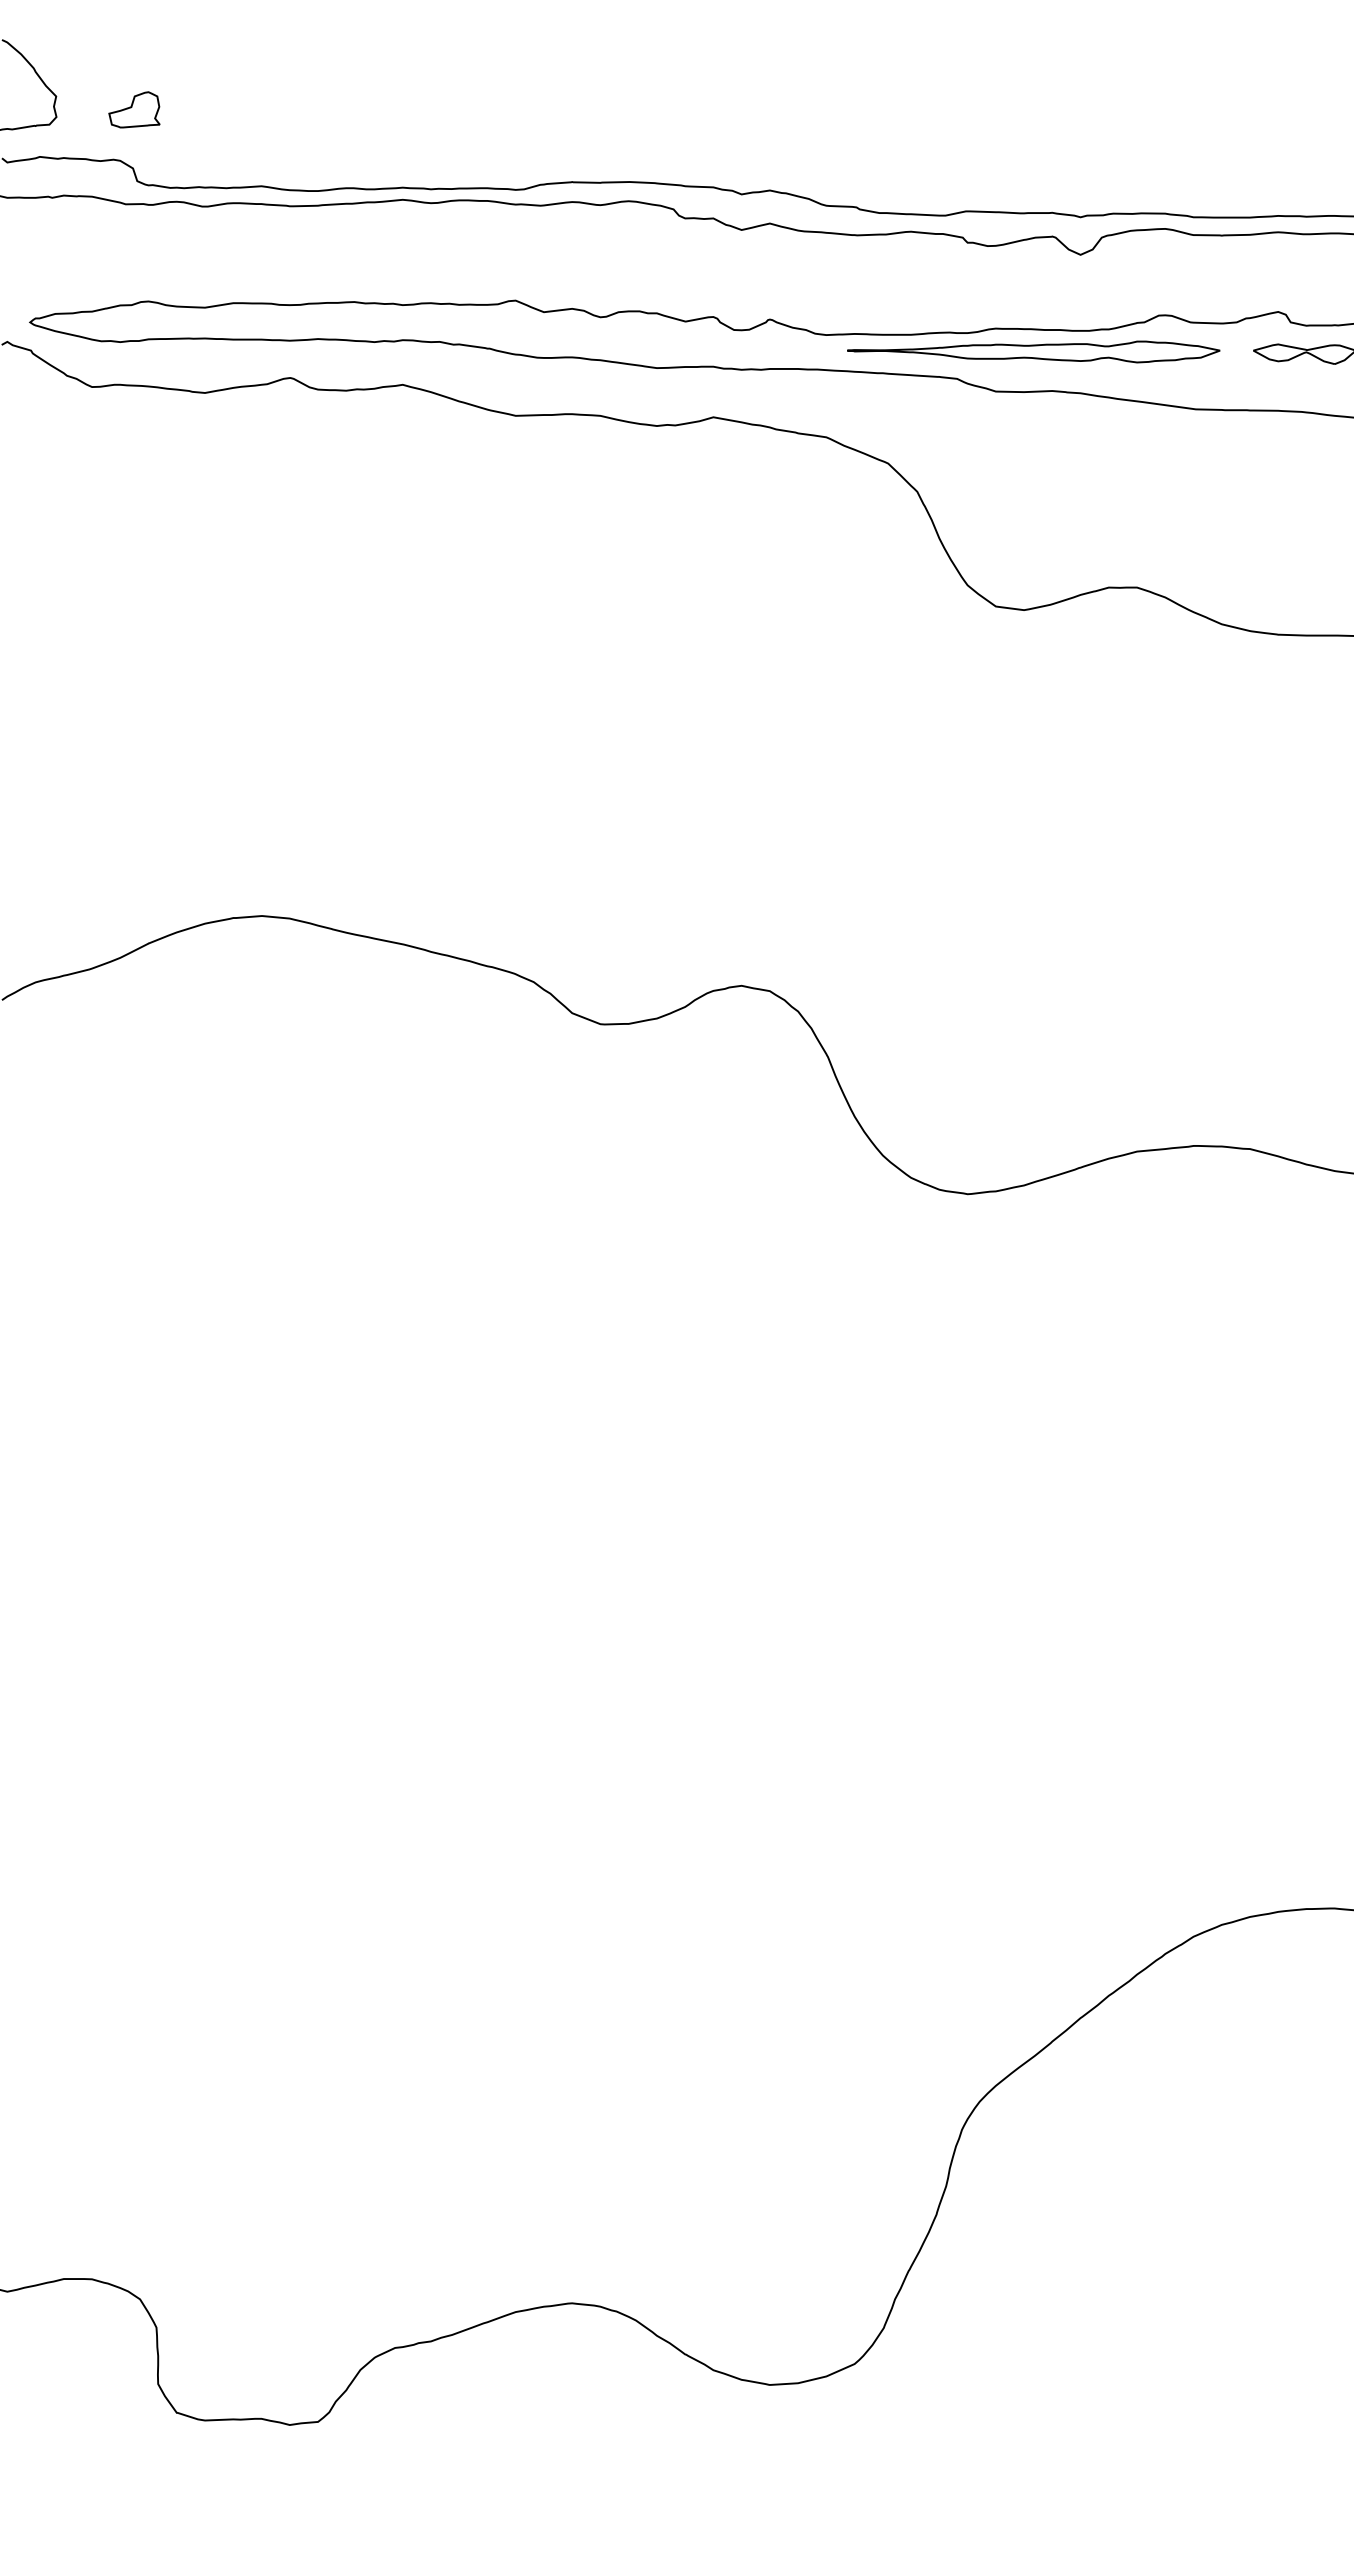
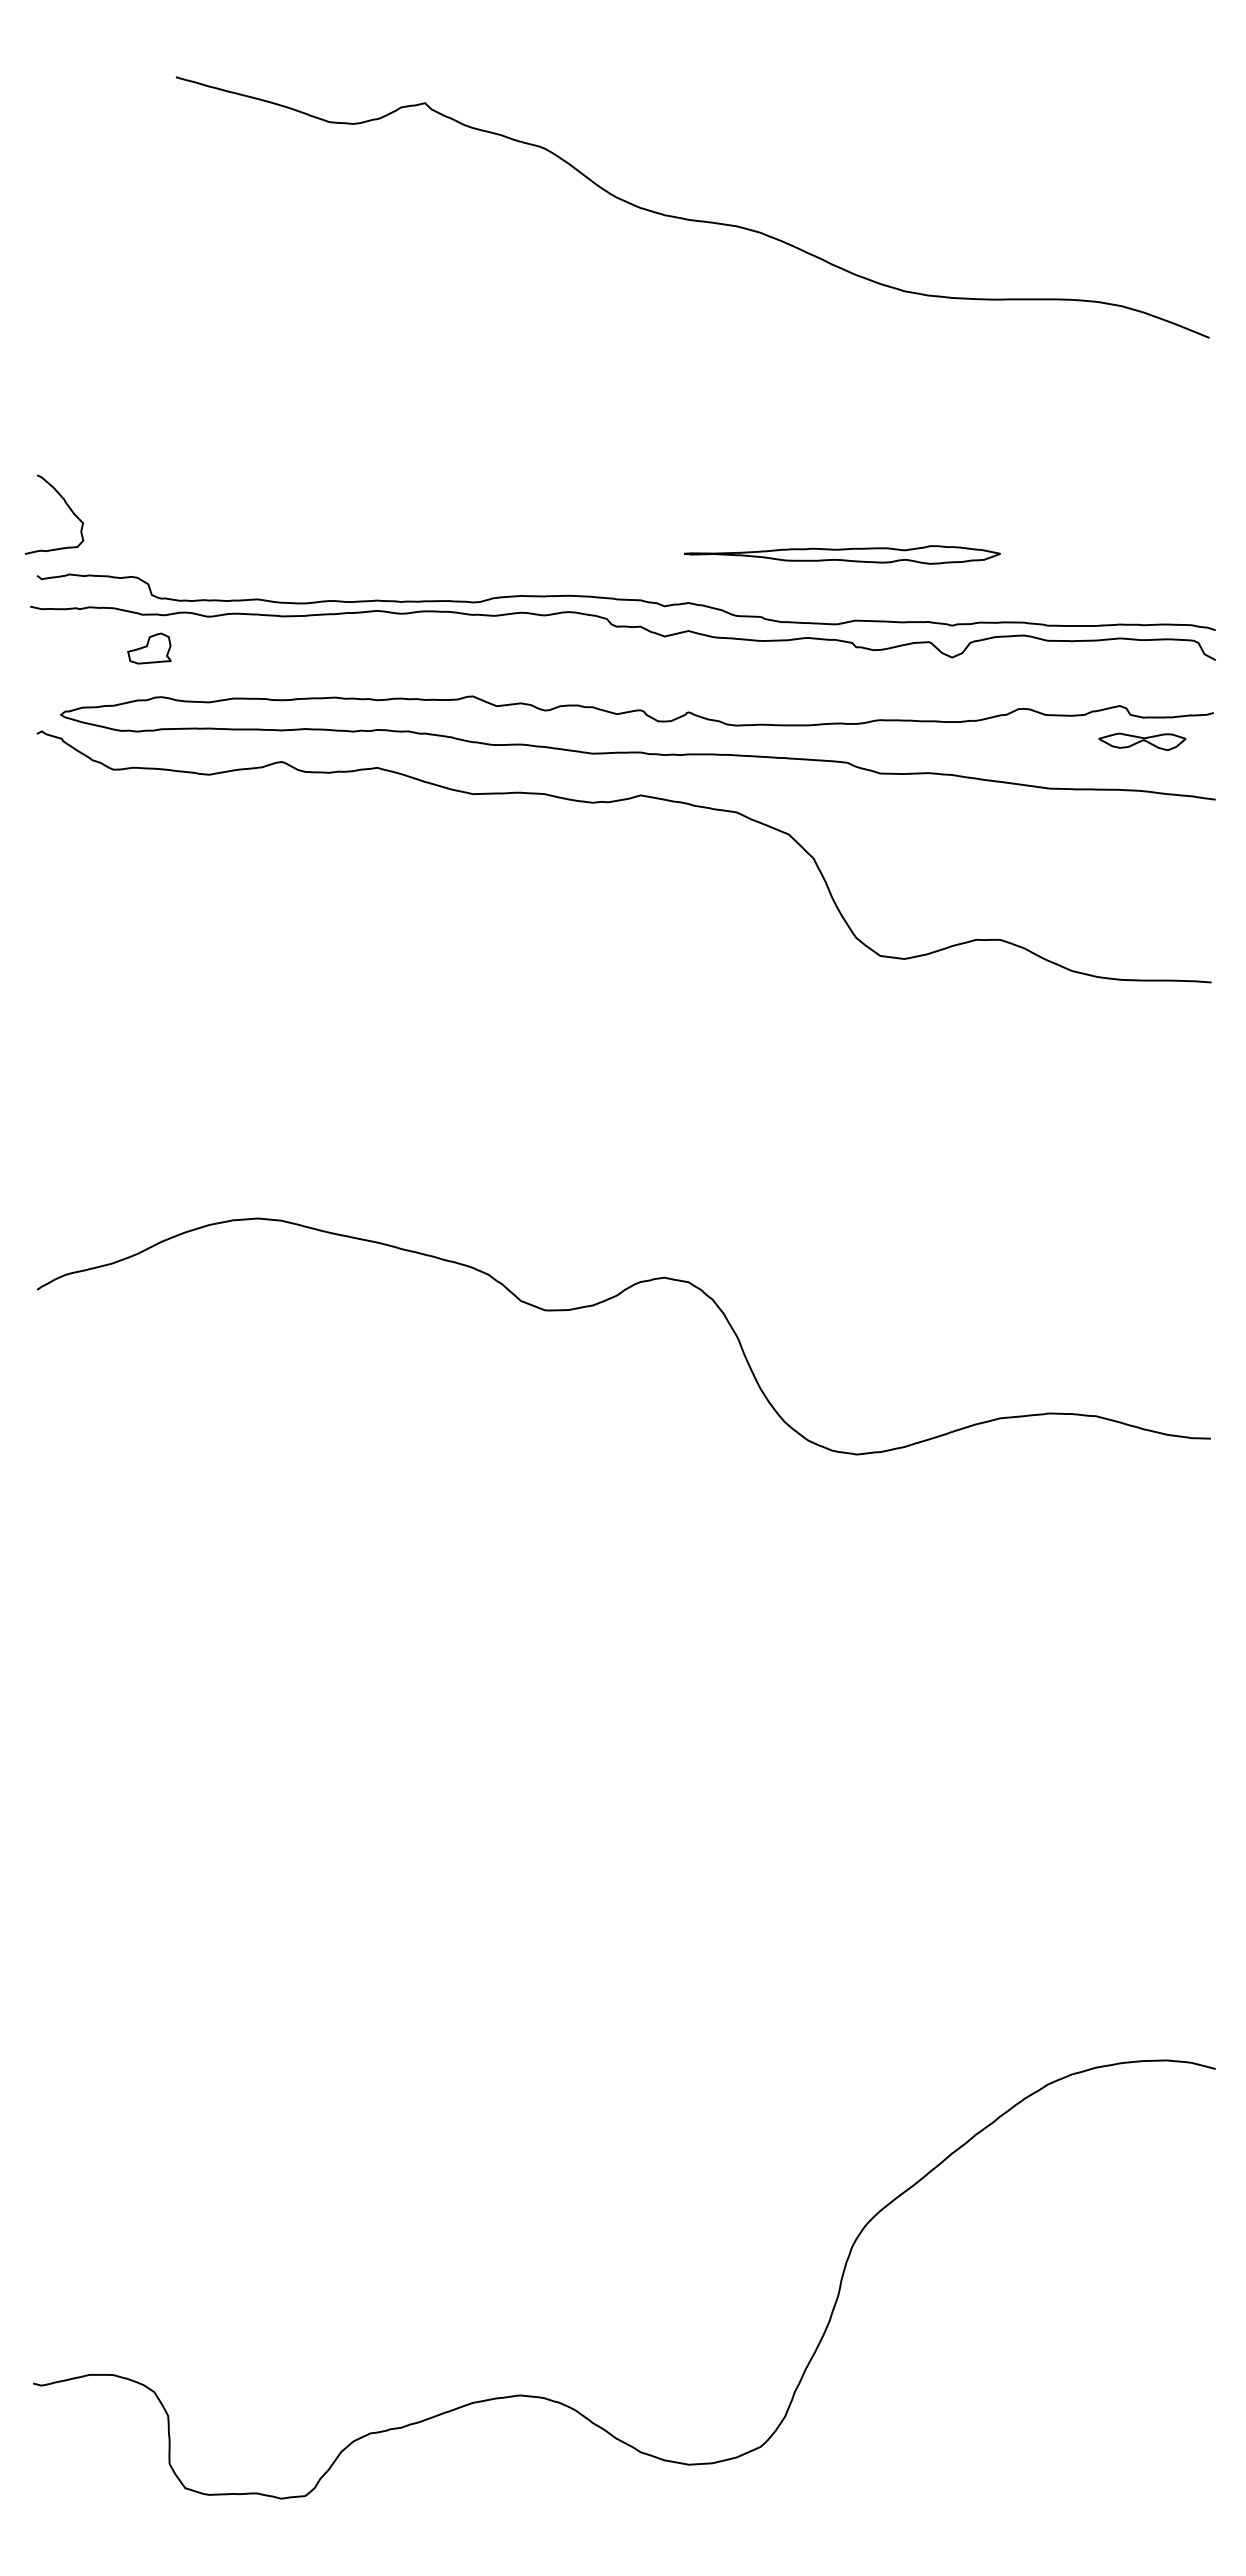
part: (134, 109) -> (149, 648), moved
part: (1033, 351) -> (842, 554), moved

